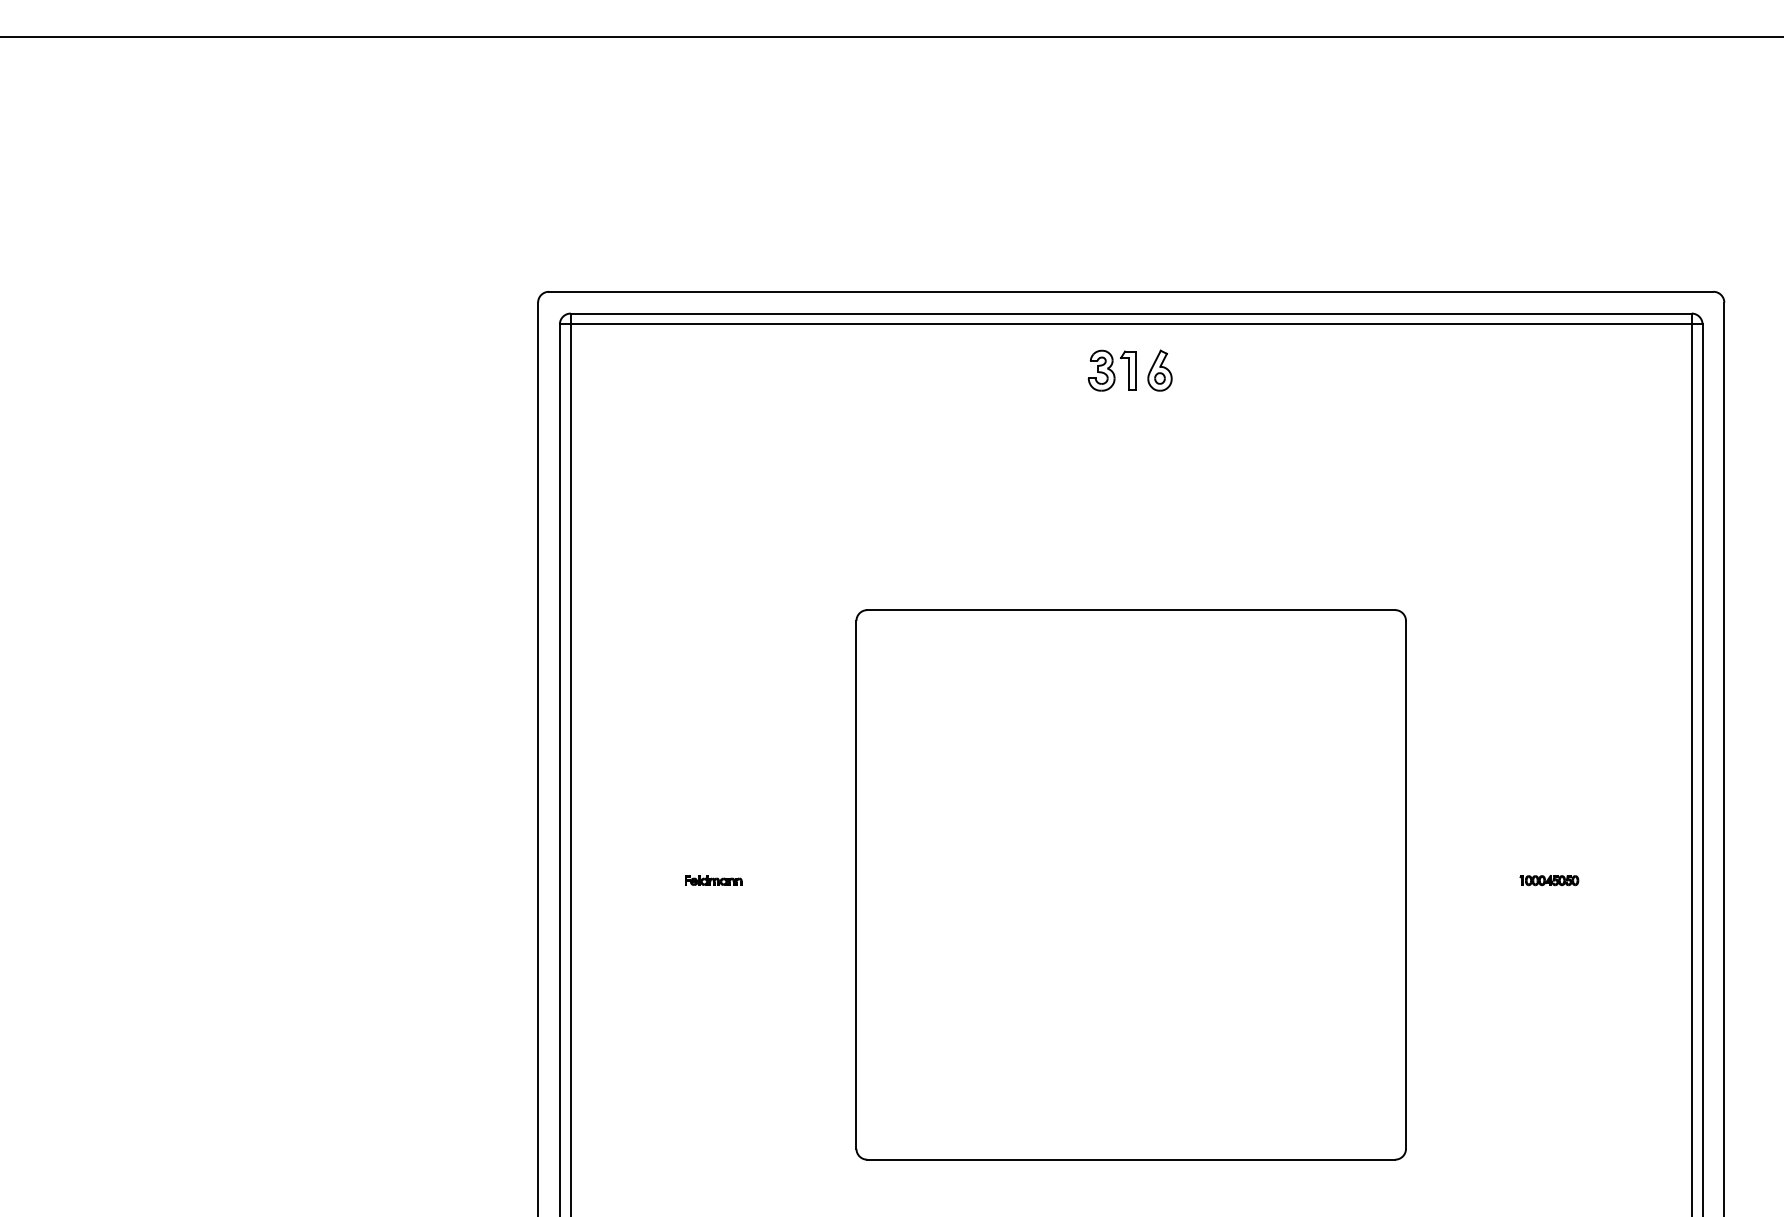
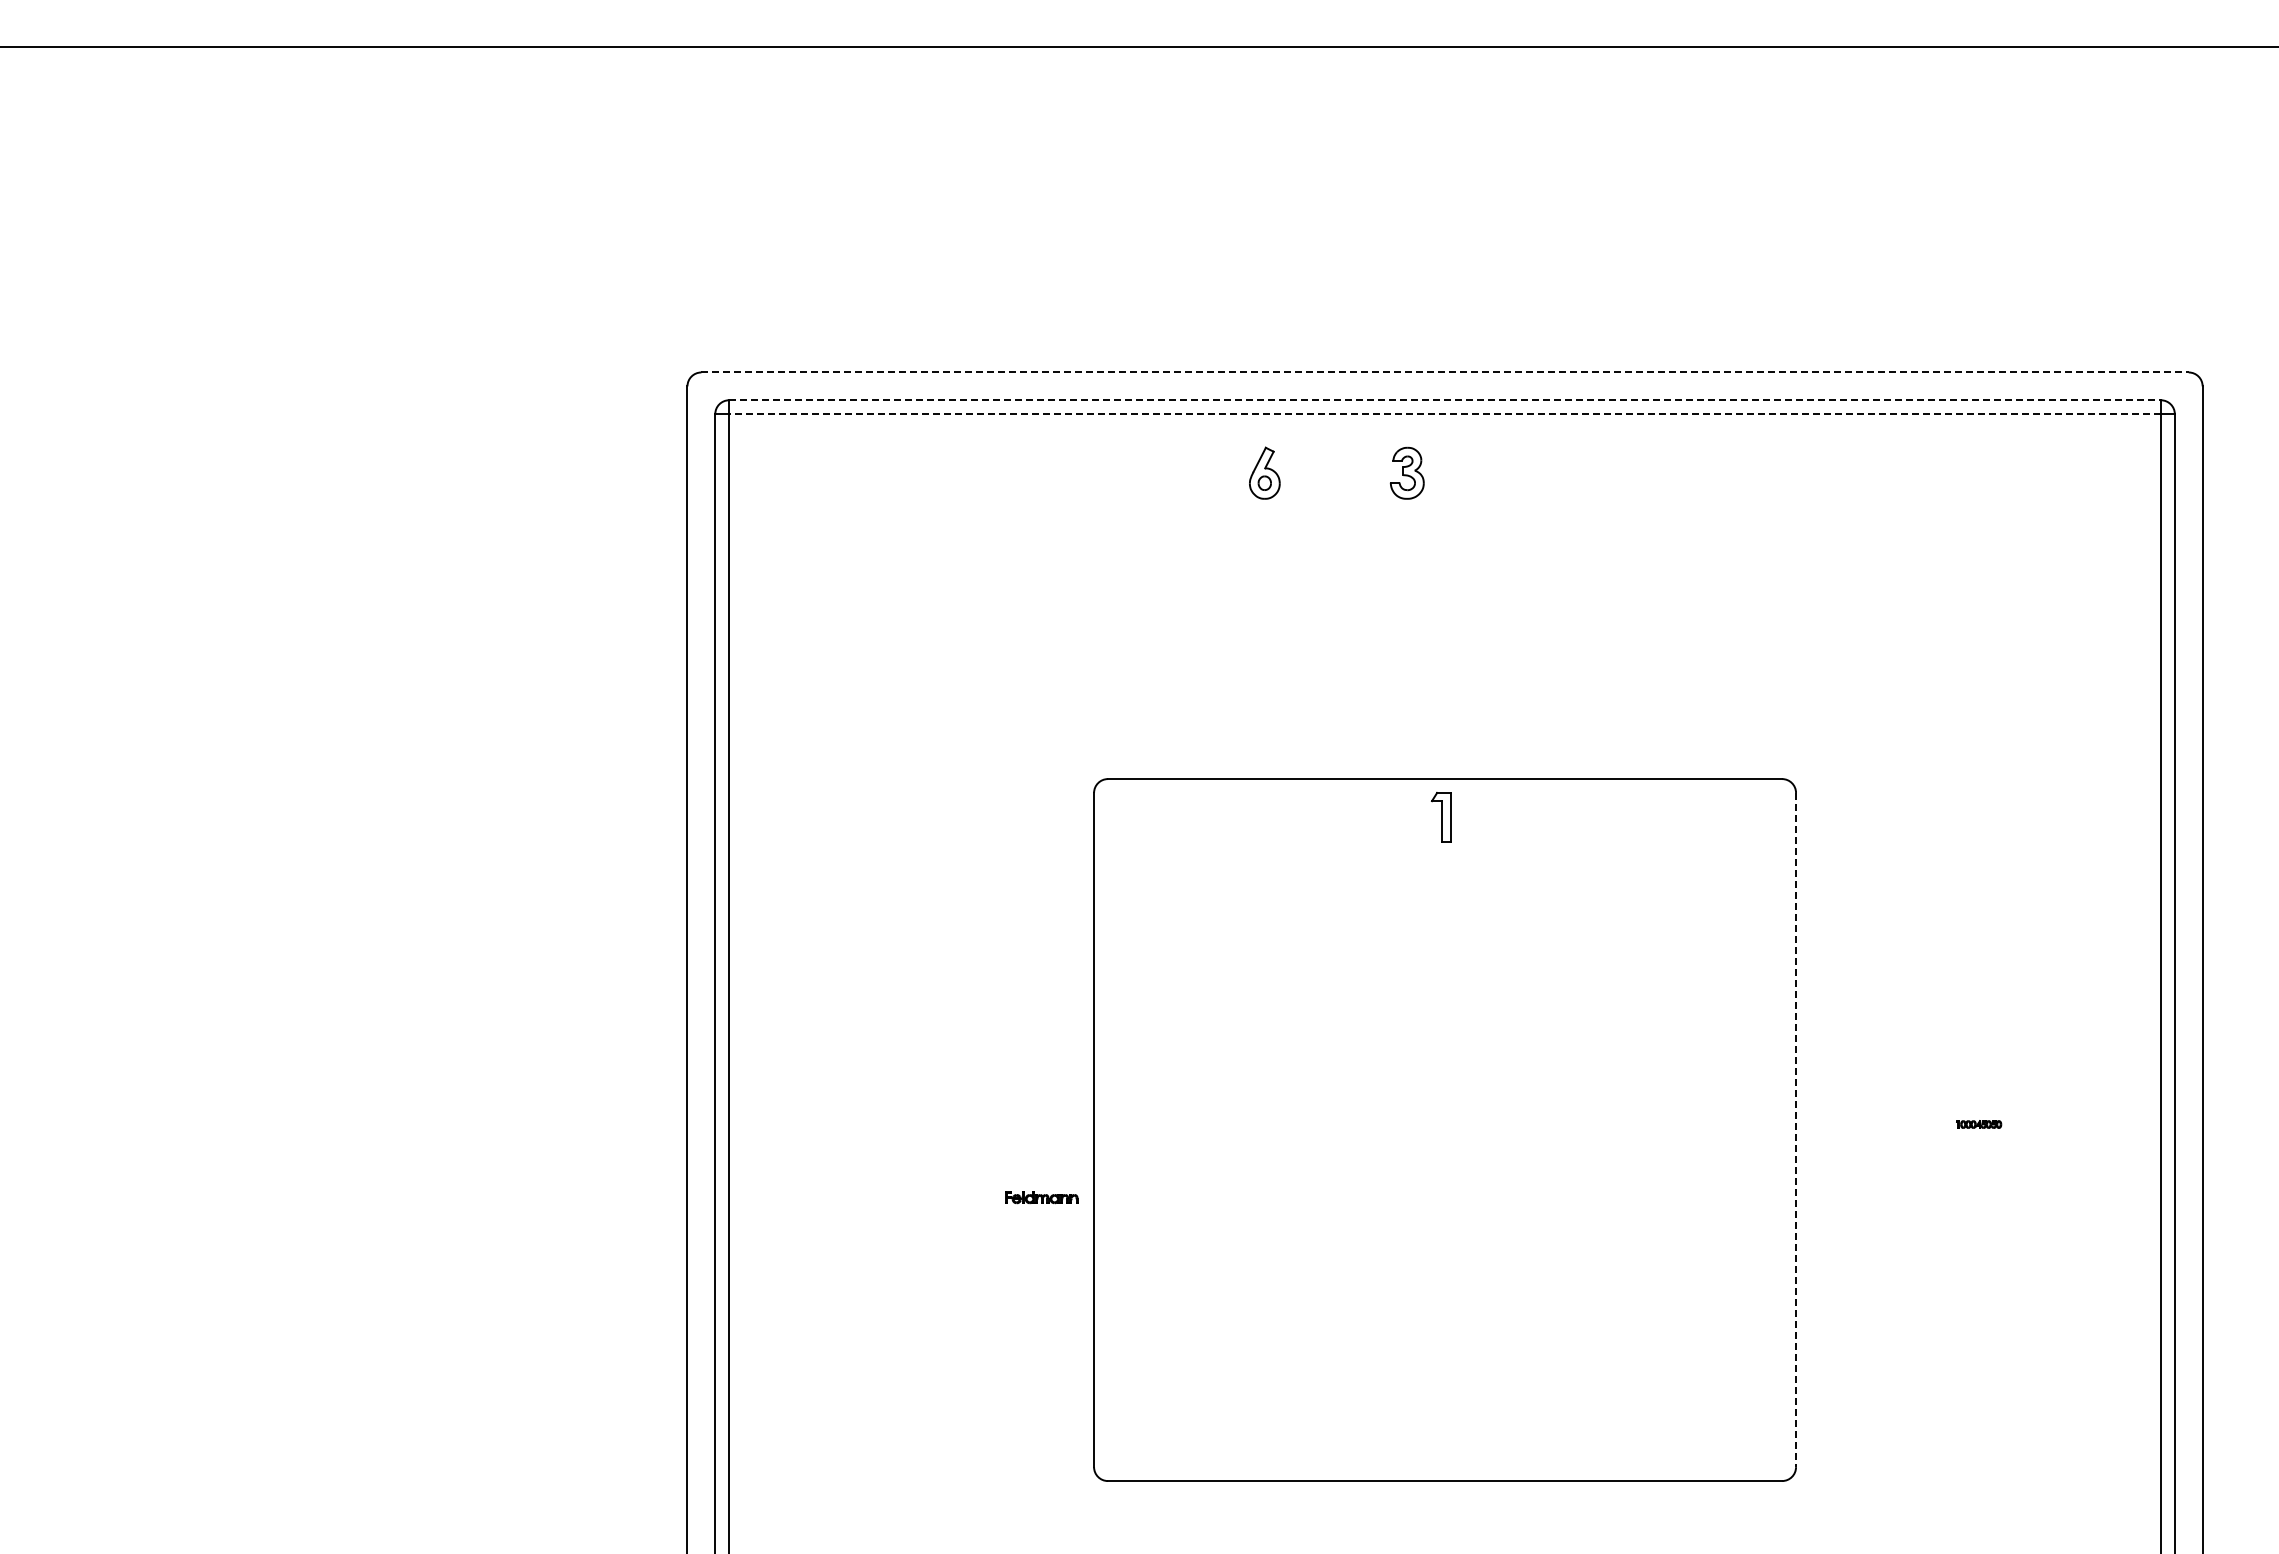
line: (1131, 291) -> (1445, 372), solid -> dashed
line: (1131, 313) -> (1445, 400), solid -> dashed
line: (1131, 324) -> (1445, 414), solid -> dashed
part: (1128, 370) -> (1441, 817), moved
part: (1159, 370) -> (1264, 472), moved
part: (713, 880) -> (1041, 1197), moved
part: (1548, 880) -> (1978, 1124), size x0.6
line: (1406, 885) -> (1796, 1130), solid -> dashed

